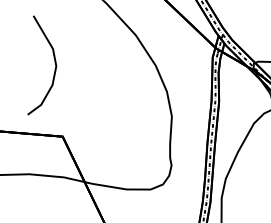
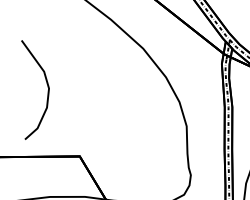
curve: (54, 63) -> (46, 86), moved

